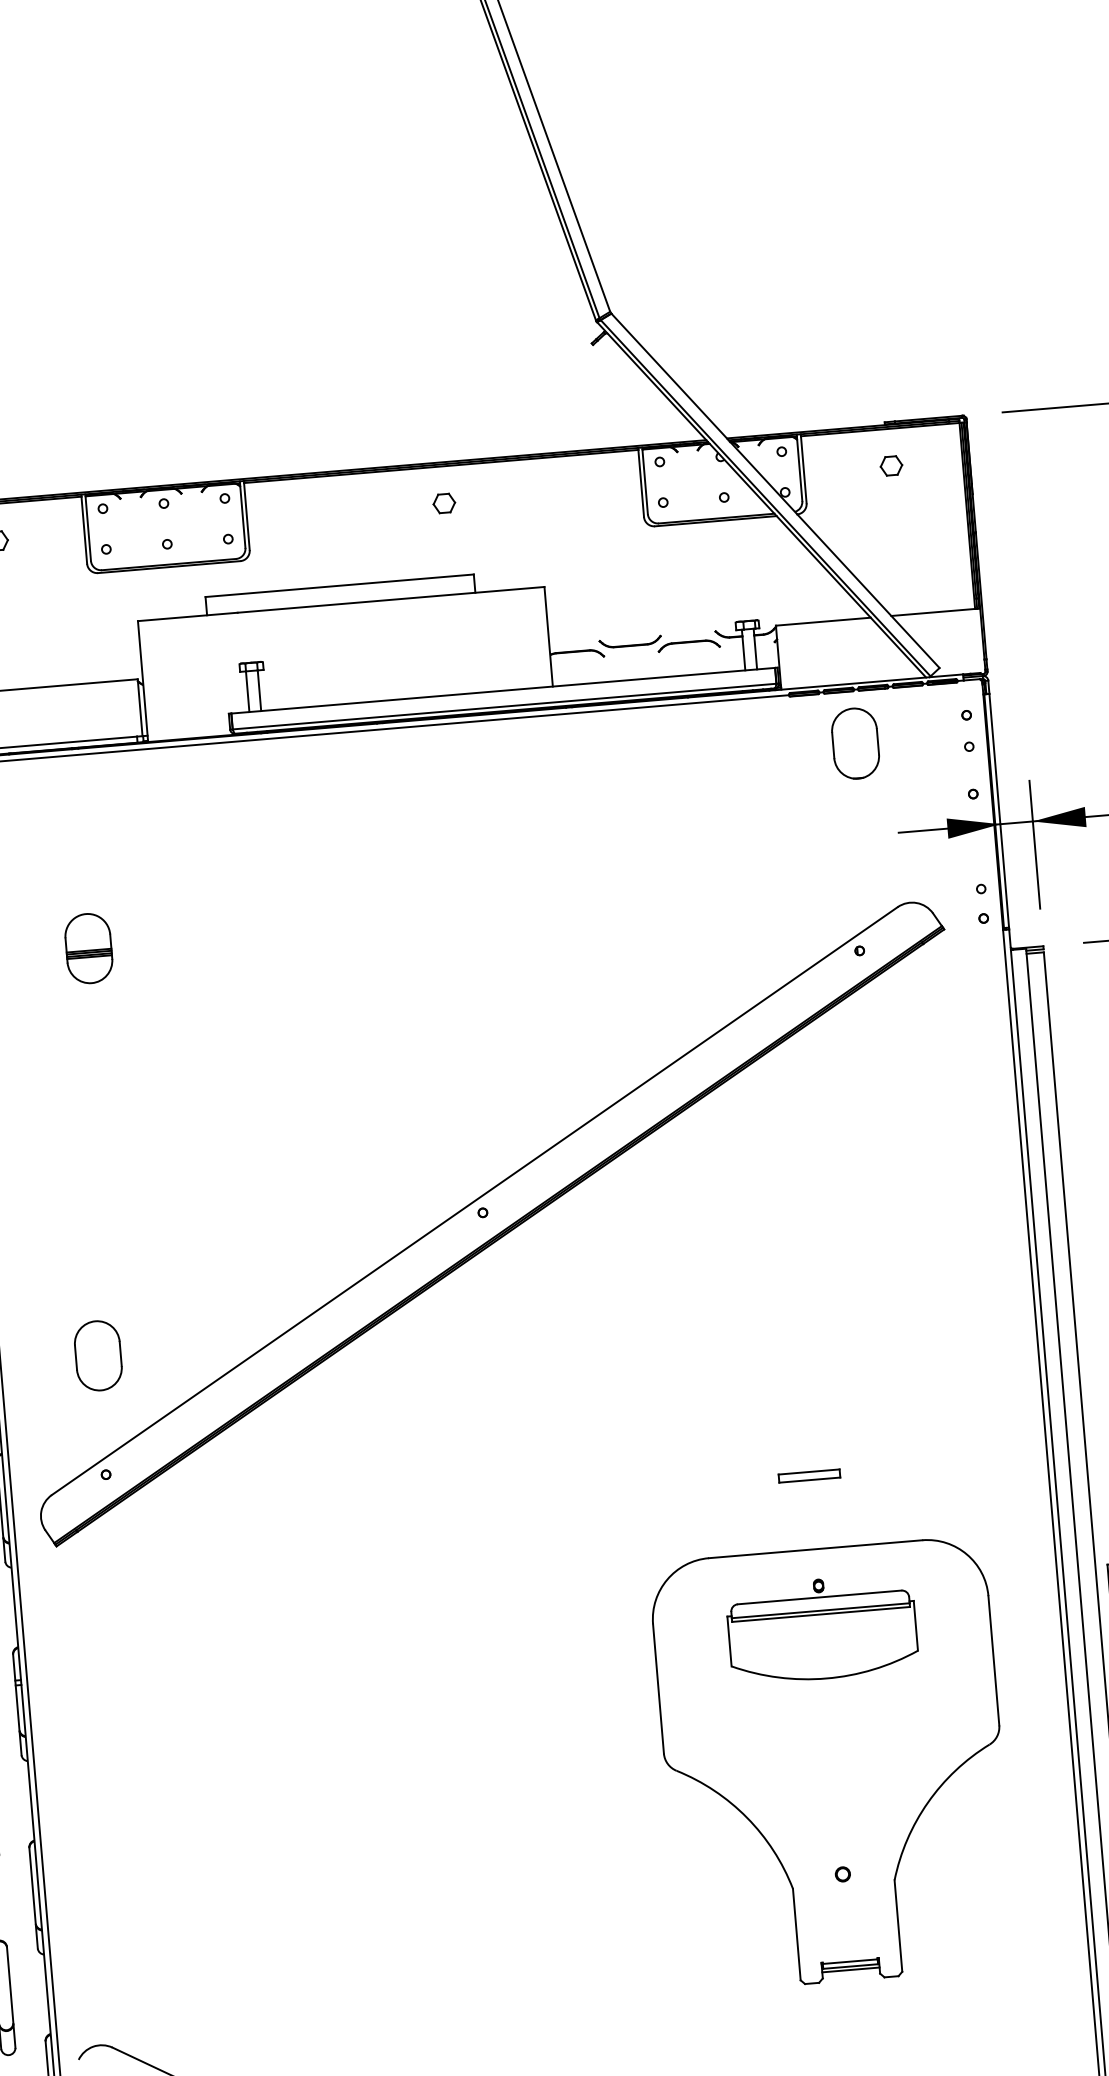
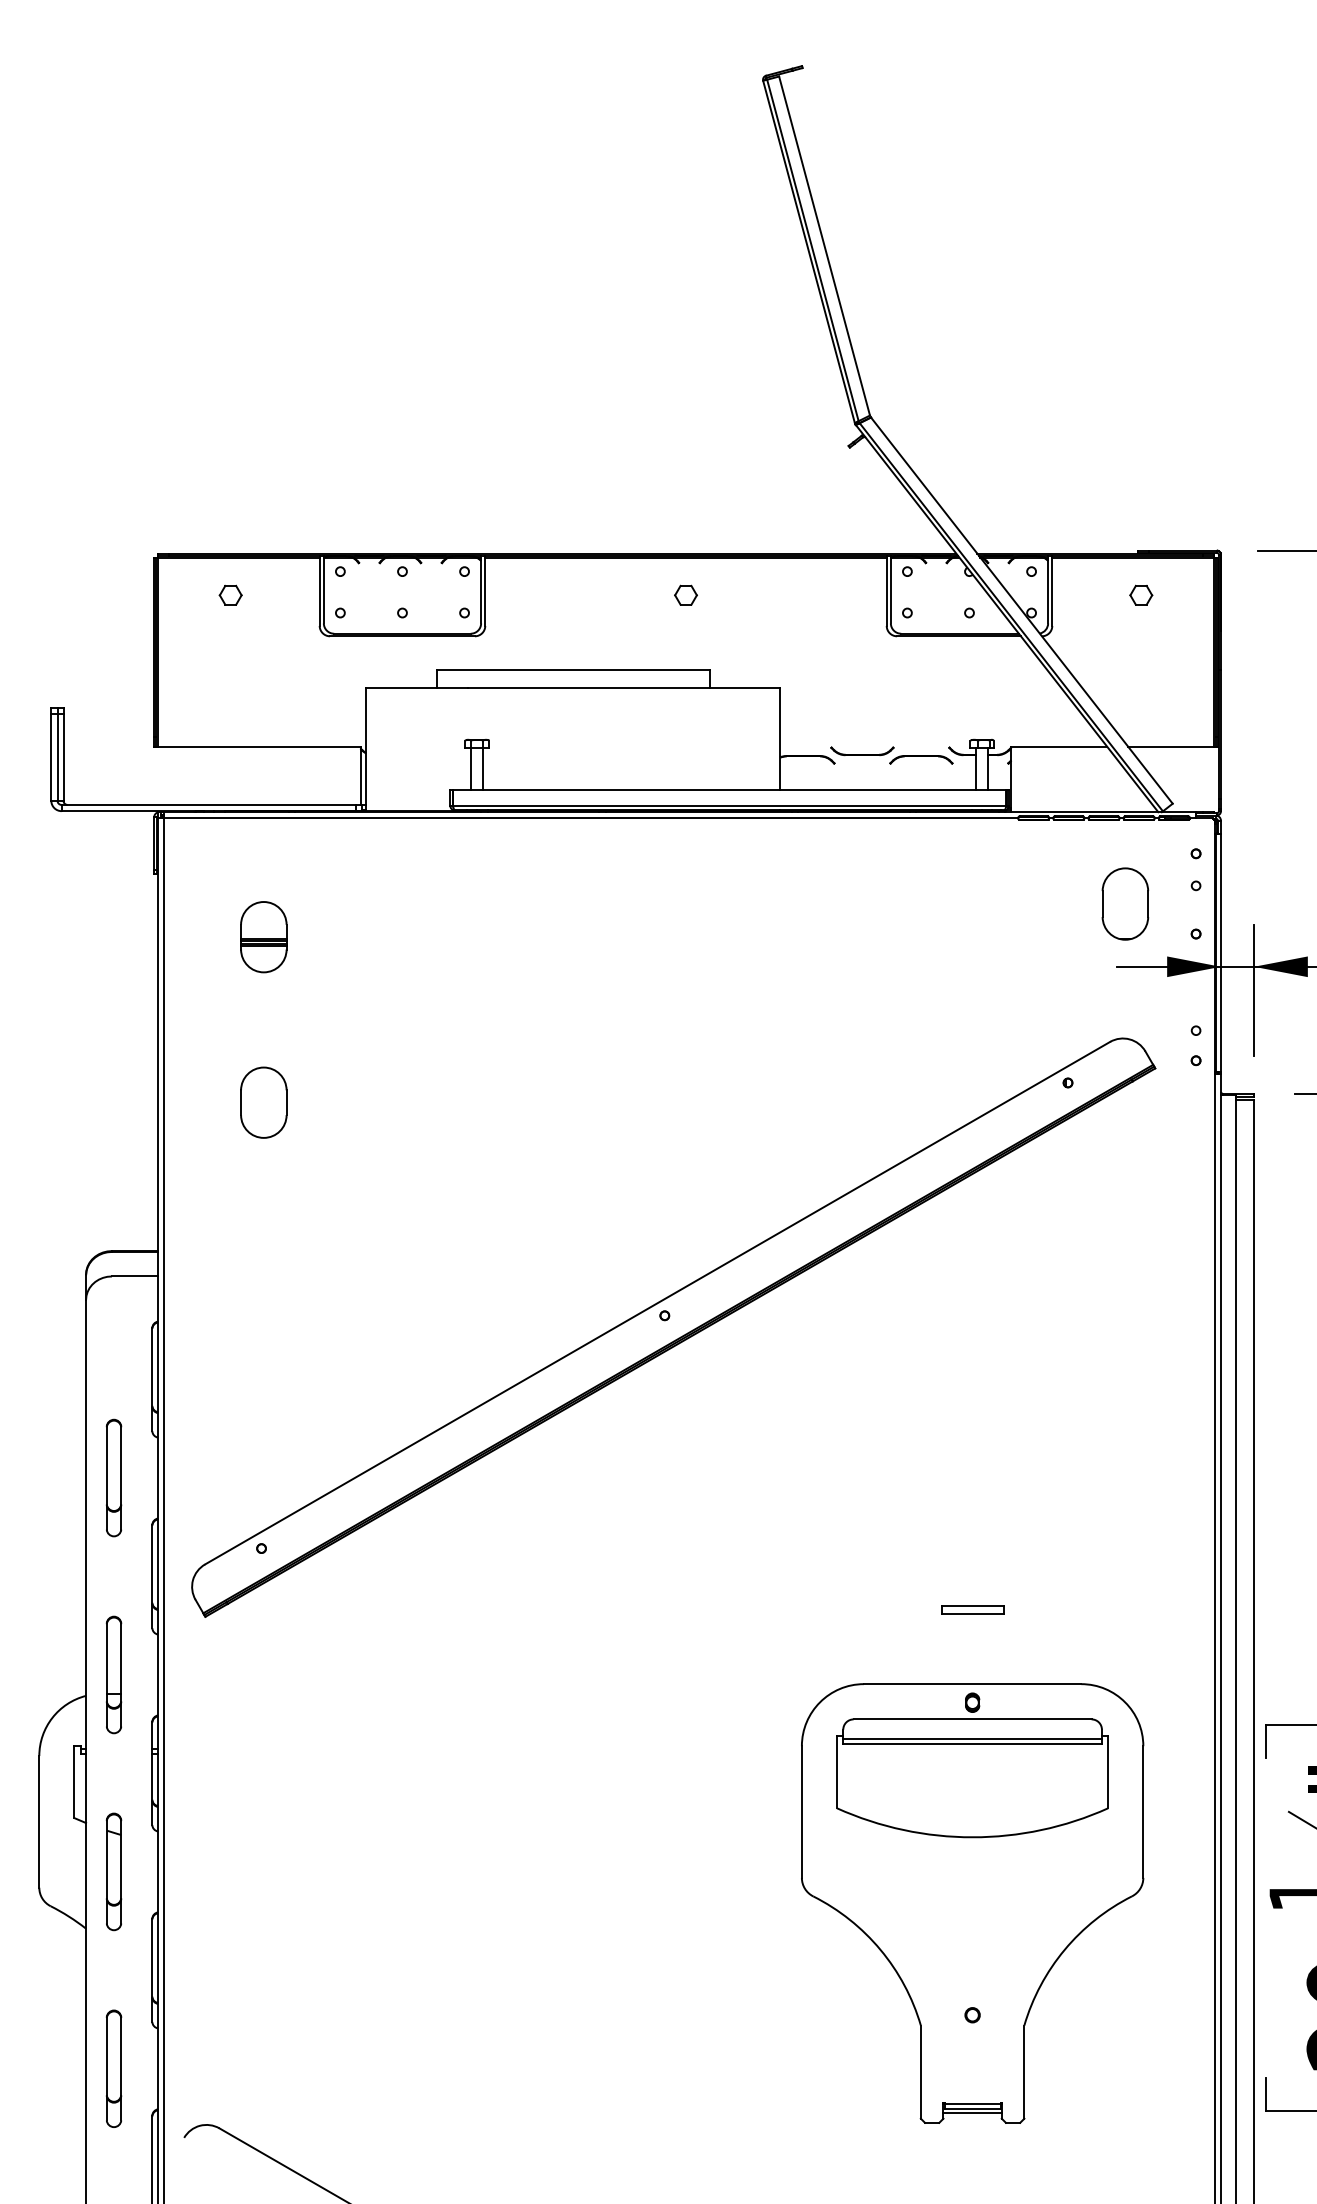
part: (855, 743) -> (1125, 903), moved
part: (88, 948) -> (263, 937), moved
part: (98, 1355) -> (263, 1102), moved
part: (822, 1629) -> (972, 1765), size x1.43

